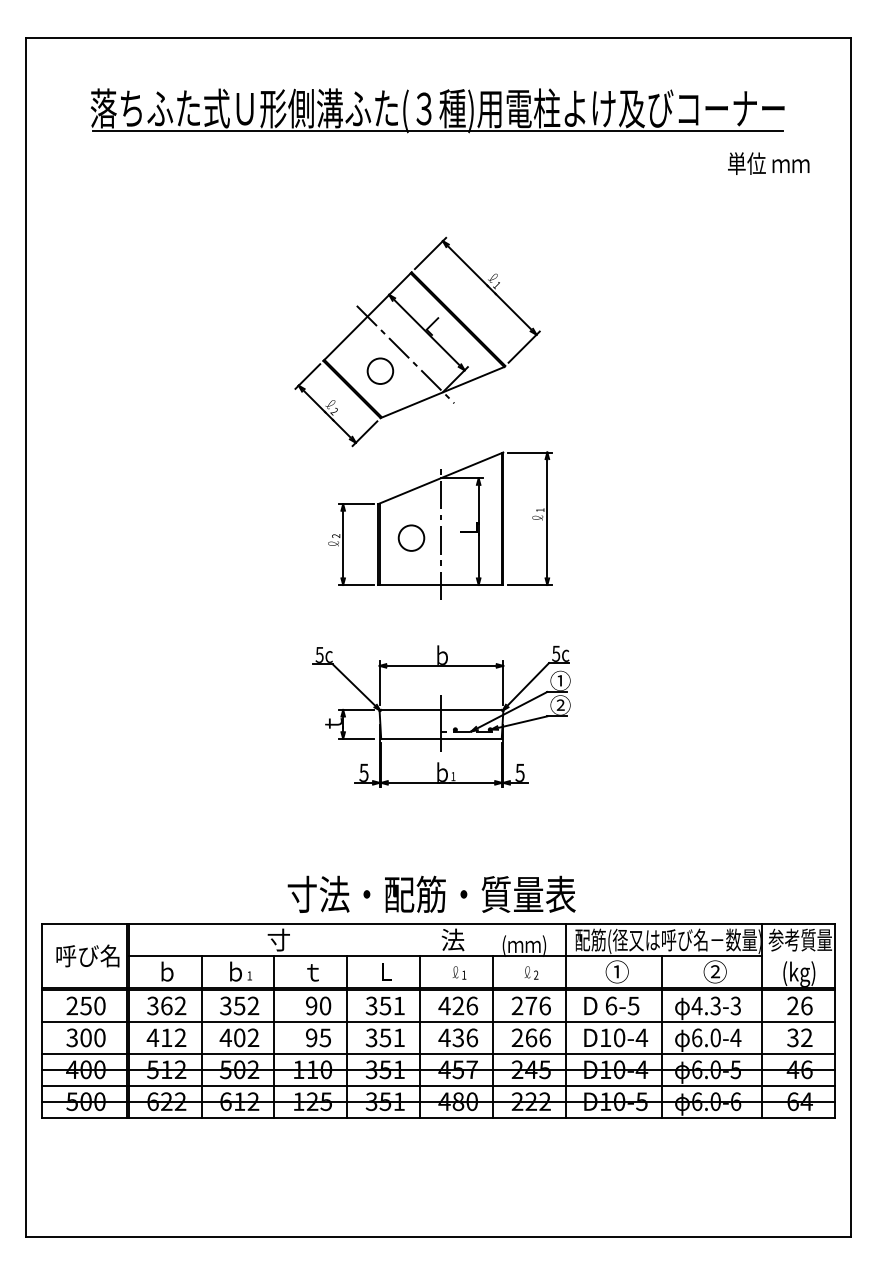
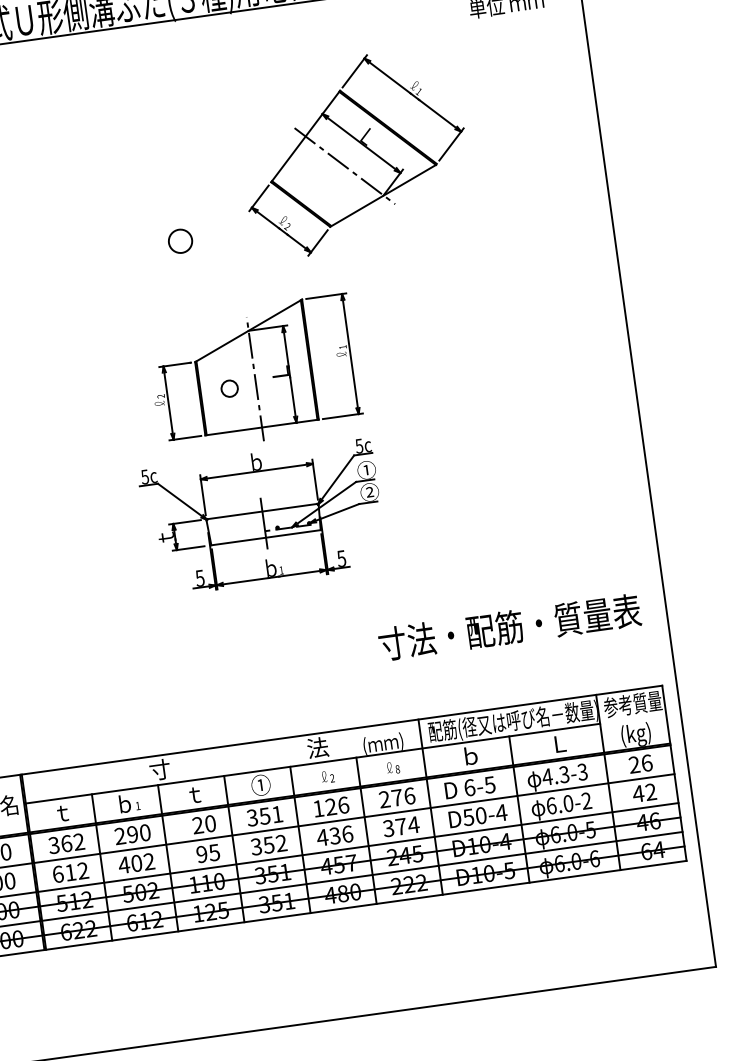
part: (417, 341) -> (354, 152), moved
circle: (411, 537) -> (229, 388), size x0.7
part: (441, 716) -> (263, 517), moved
text: (431, 893) -> (509, 626), moved
text: (167, 971) -> (62, 812), ｂ -> ｔ
text: (385, 971) -> (260, 784), Ｌ -> ①
text: (616, 971) -> (470, 755), ① -> ｂ
text: (714, 971) -> (558, 743), ② -> Ｌ
text: (464, 974) -> (332, 777), 1 -> 2
text: (536, 974) -> (397, 768), 2 -> 8
text: (239, 1005) -> (132, 834), 352 -> 290
text: (444, 1005) -> (318, 808), 426 -> 126
text: (311, 1006) -> (197, 825), 90 -> 20
text: (152, 1037) -> (57, 874), 412 -> 612
text: (398, 1037) -> (280, 843), 351 -> 352
text: (531, 1037) -> (401, 826), 266 -> 374
text: (605, 1037) -> (468, 817), D10-4 -> D50-4
text: (735, 1037) -> (586, 800), 6.0-4 -> 6.0-2
text: (792, 1037) -> (637, 793), 32 -> 42

